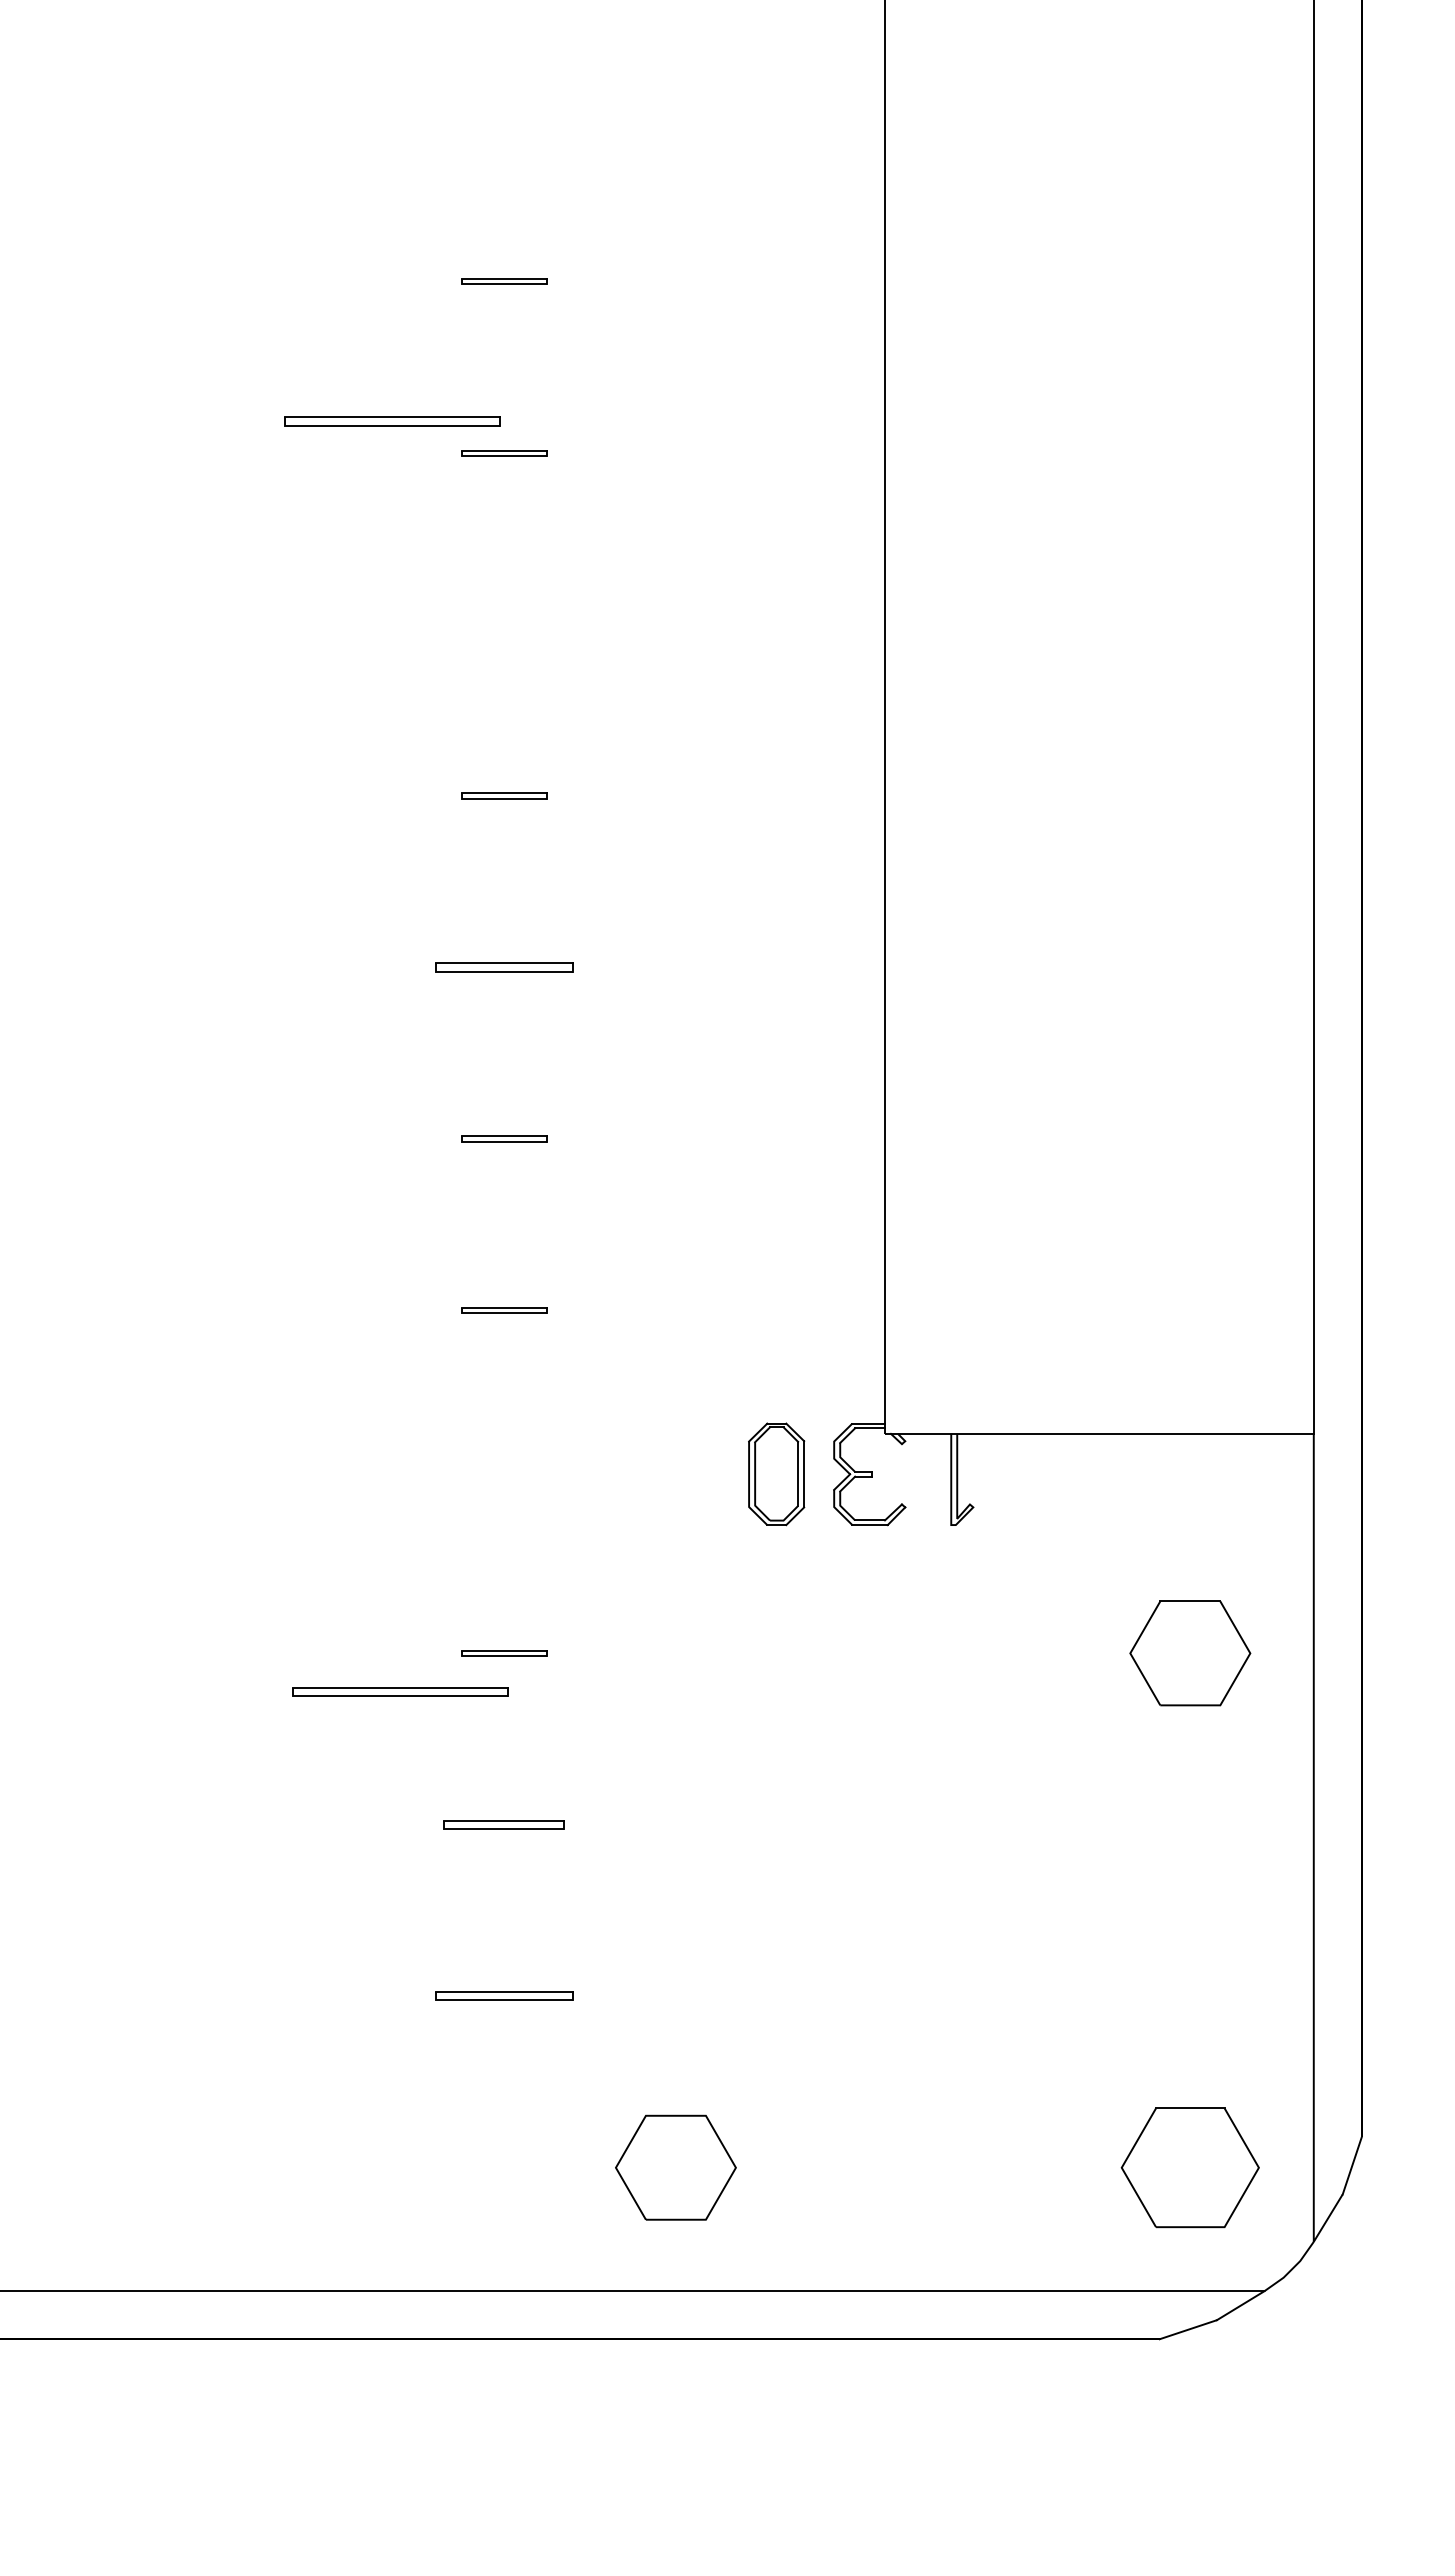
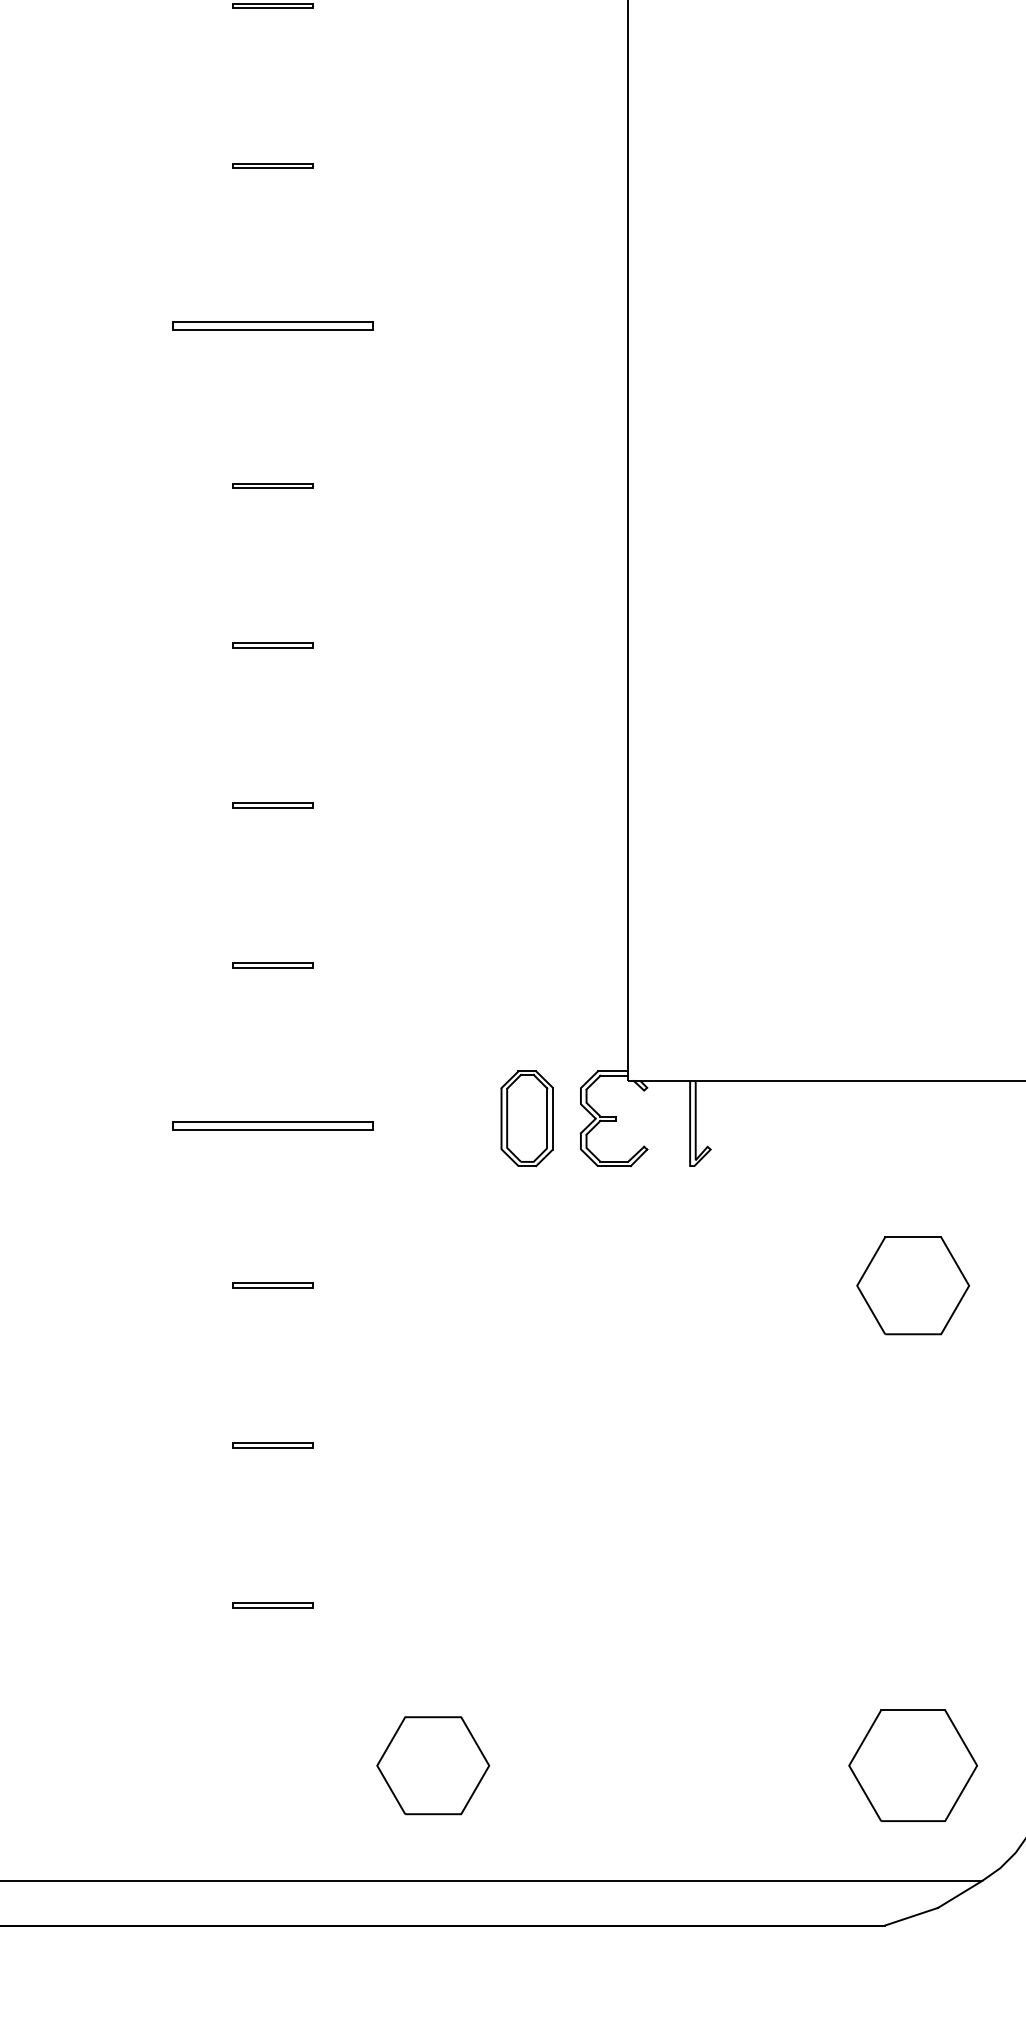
part: (392, 421) -> (273, 325), moved
part: (504, 967) -> (273, 645), size x0.62
part: (400, 1691) -> (273, 1125), moved
part: (504, 1824) -> (273, 1445), size x0.71
part: (504, 1996) -> (273, 1605), size x0.62

